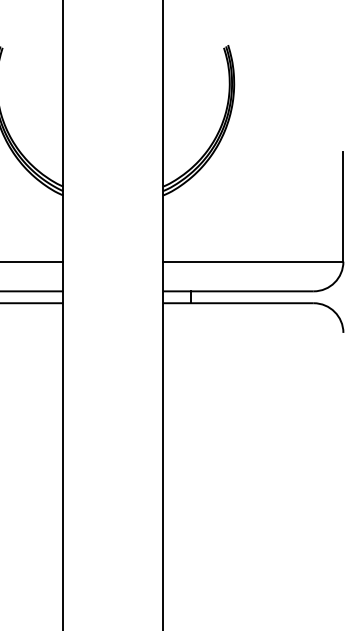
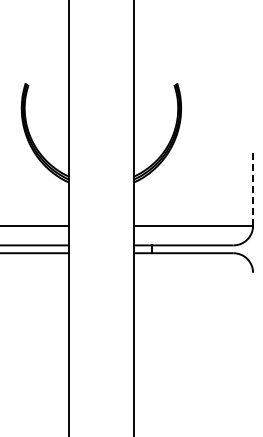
line: (344, 206) -> (253, 189), solid -> dashed

